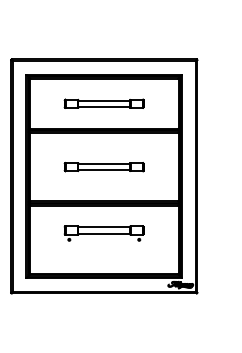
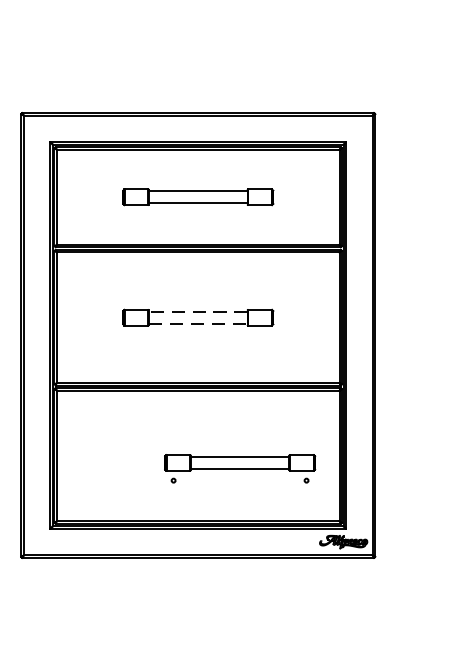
line: (104, 163) -> (198, 310), solid -> dashed
line: (104, 170) -> (198, 324), solid -> dashed
part: (103, 233) -> (238, 468), moved

